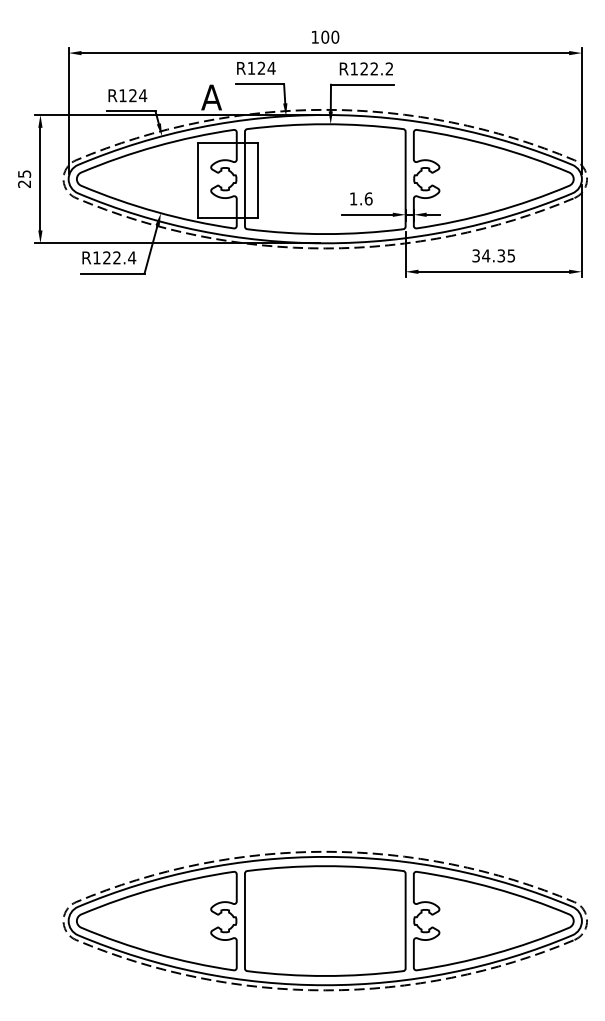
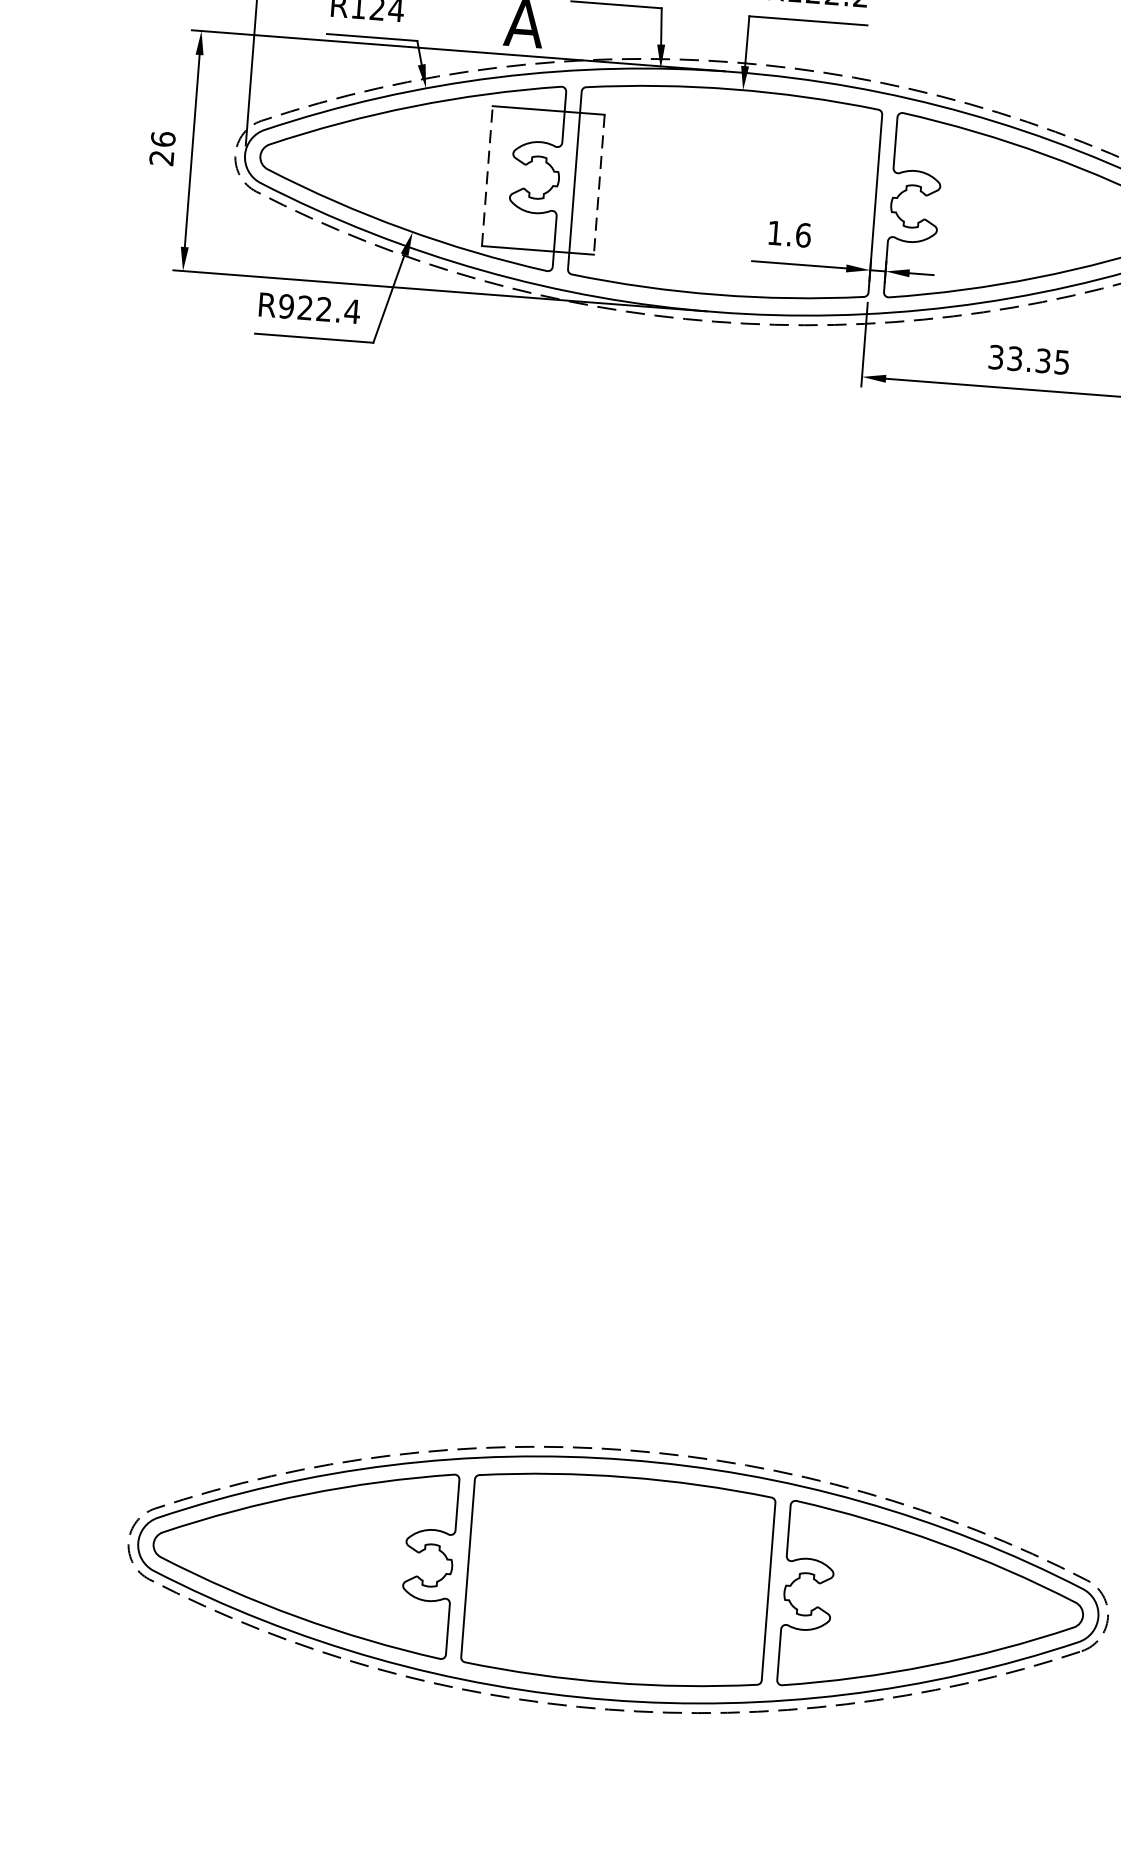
text: (24, 173) -> (163, 138), 25 -> 26
line: (198, 179) -> (487, 174), solid -> dashed
line: (258, 180) -> (599, 184), solid -> dashed
text: (486, 255) -> (1015, 358), 34.35 -> 33.35
text: (96, 257) -> (285, 305), R122.4 -> R922.4

